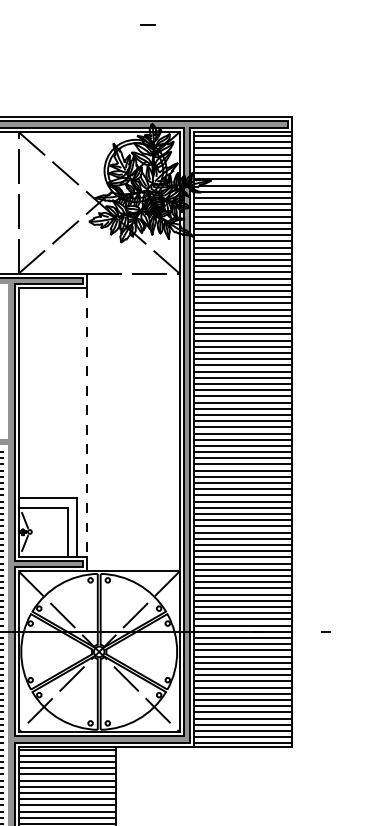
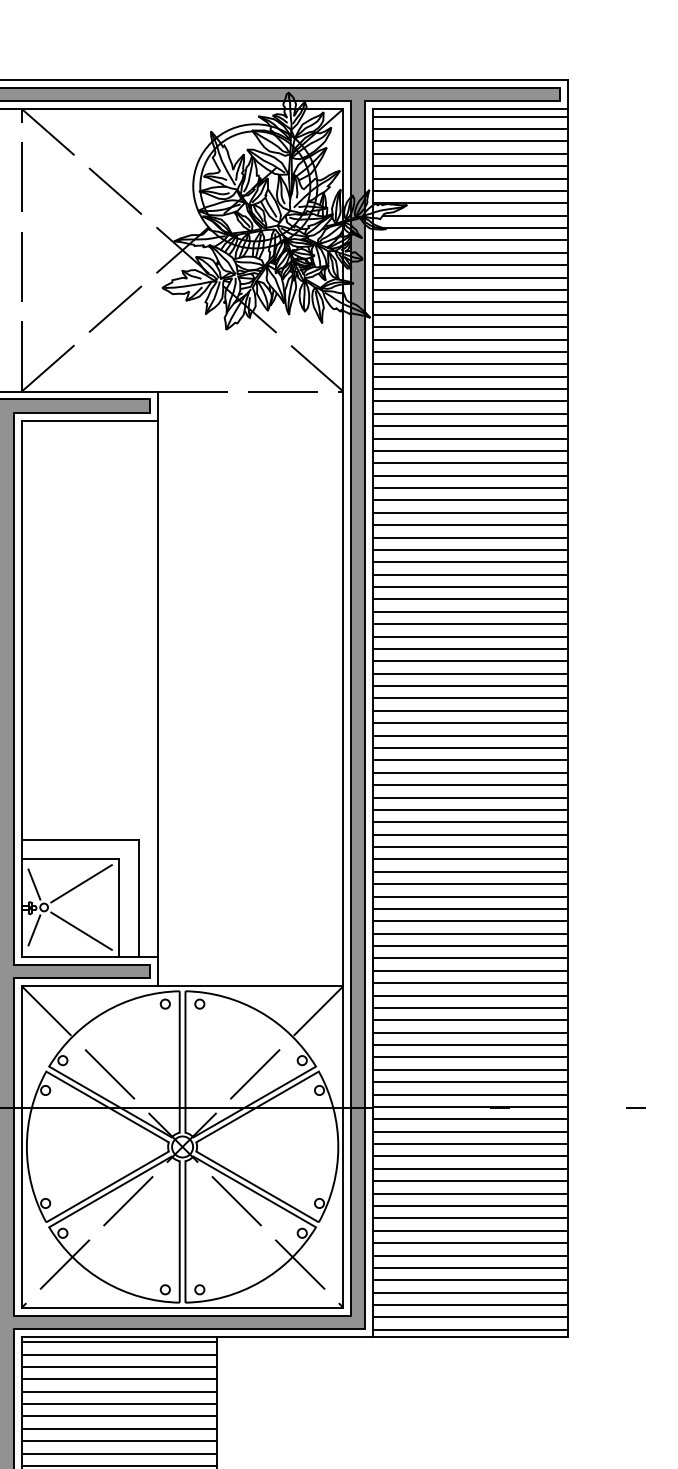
line: (87, 423) -> (159, 690), dashed -> solid
line: (48, 519) -> (81, 882), added
line: (48, 543) -> (81, 930), added

